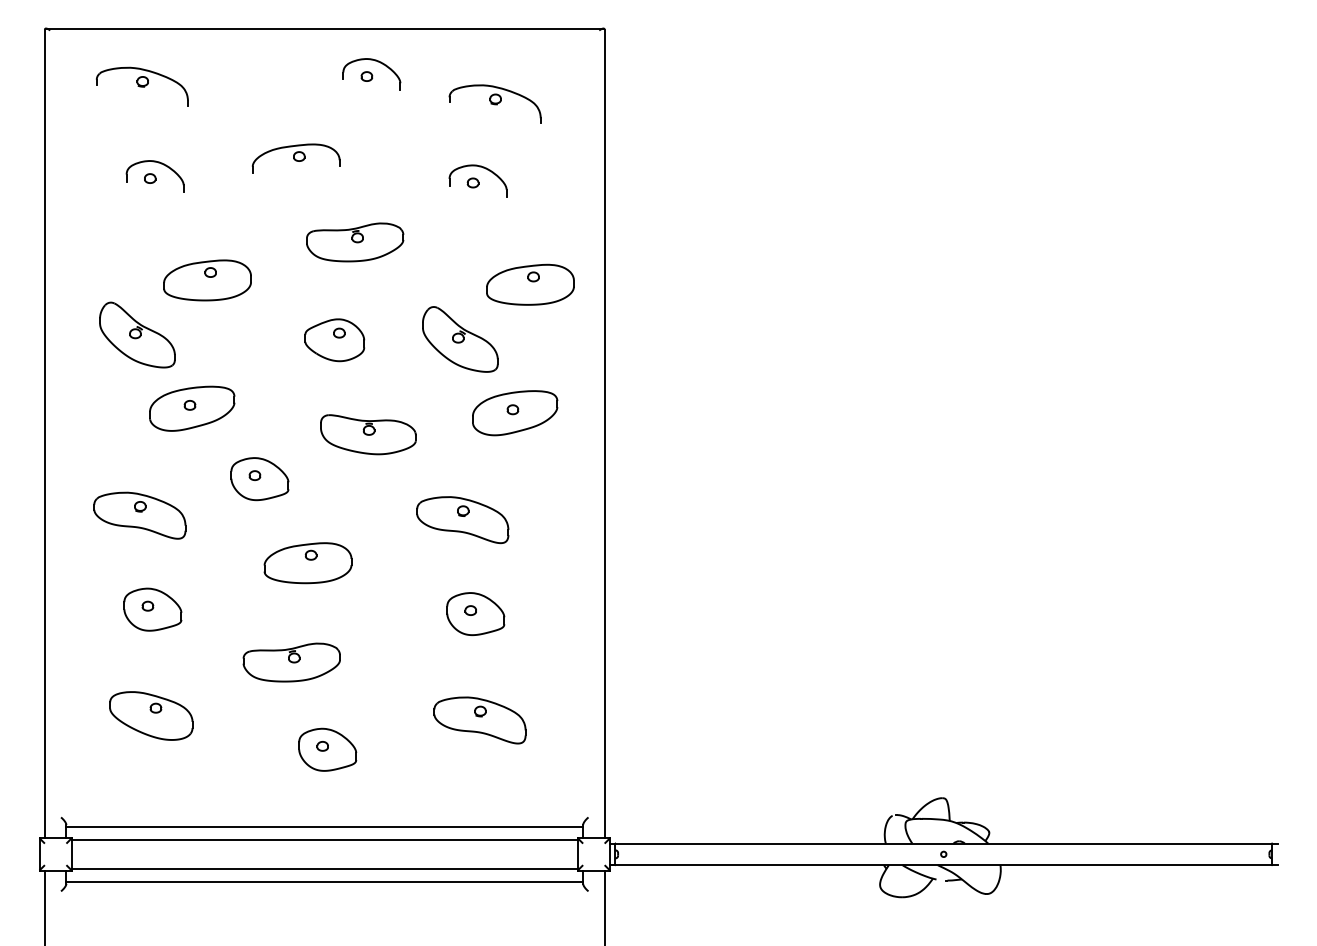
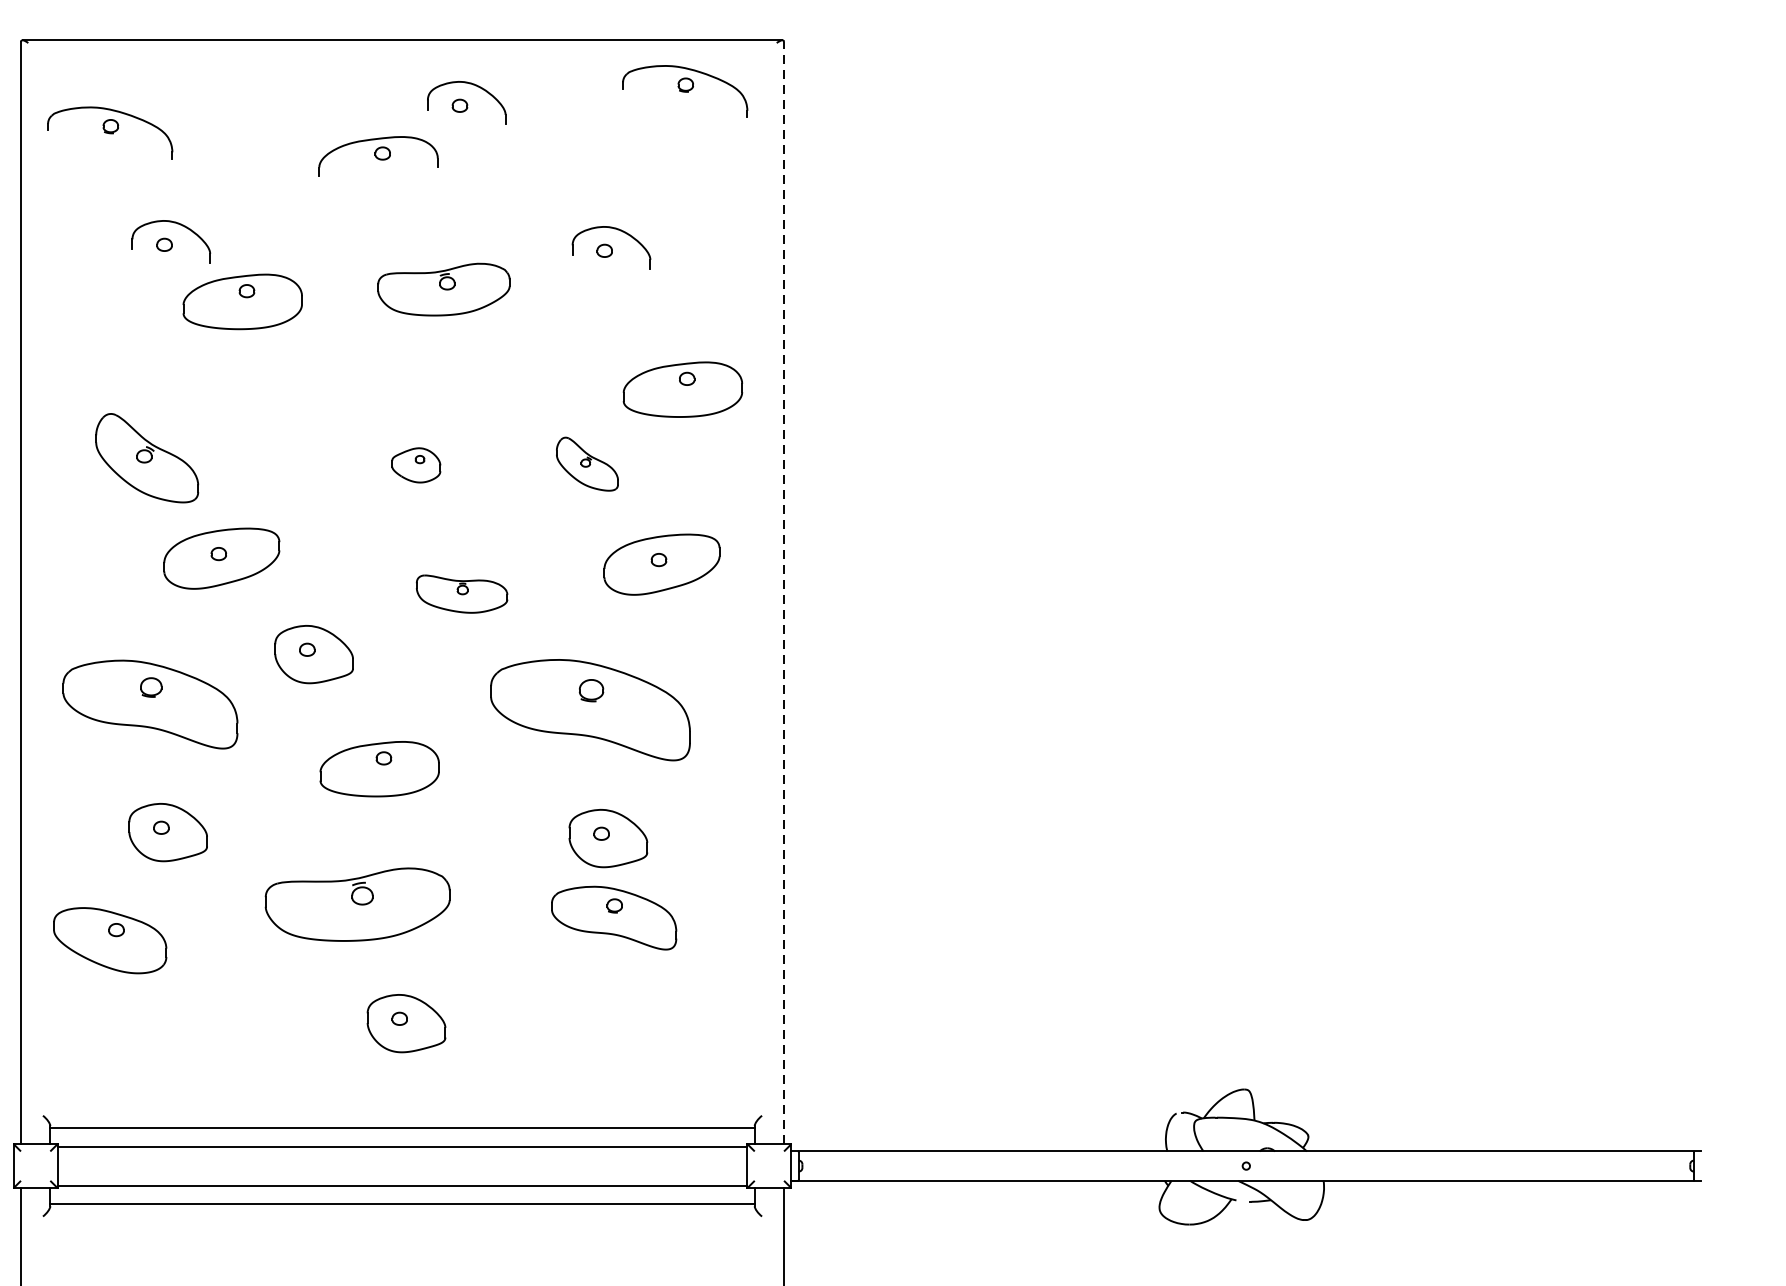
part: (142, 86) -> (110, 132), moved
part: (494, 103) -> (684, 90), moved
part: (295, 158) -> (377, 156), moved
part: (355, 242) -> (444, 289), moved
part: (207, 280) -> (242, 302), moved
part: (460, 339) -> (587, 464), size x0.6
part: (334, 340) -> (415, 465), size x0.6
line: (604, 433) -> (783, 592), solid -> dashed
part: (368, 434) -> (462, 593), size x0.7
part: (139, 515) -> (149, 704), size x1.4
part: (462, 520) -> (590, 710), size x1.6
part: (291, 662) -> (357, 904), size x1.4
part: (151, 715) -> (110, 939), moved
part: (479, 720) -> (613, 918), moved

